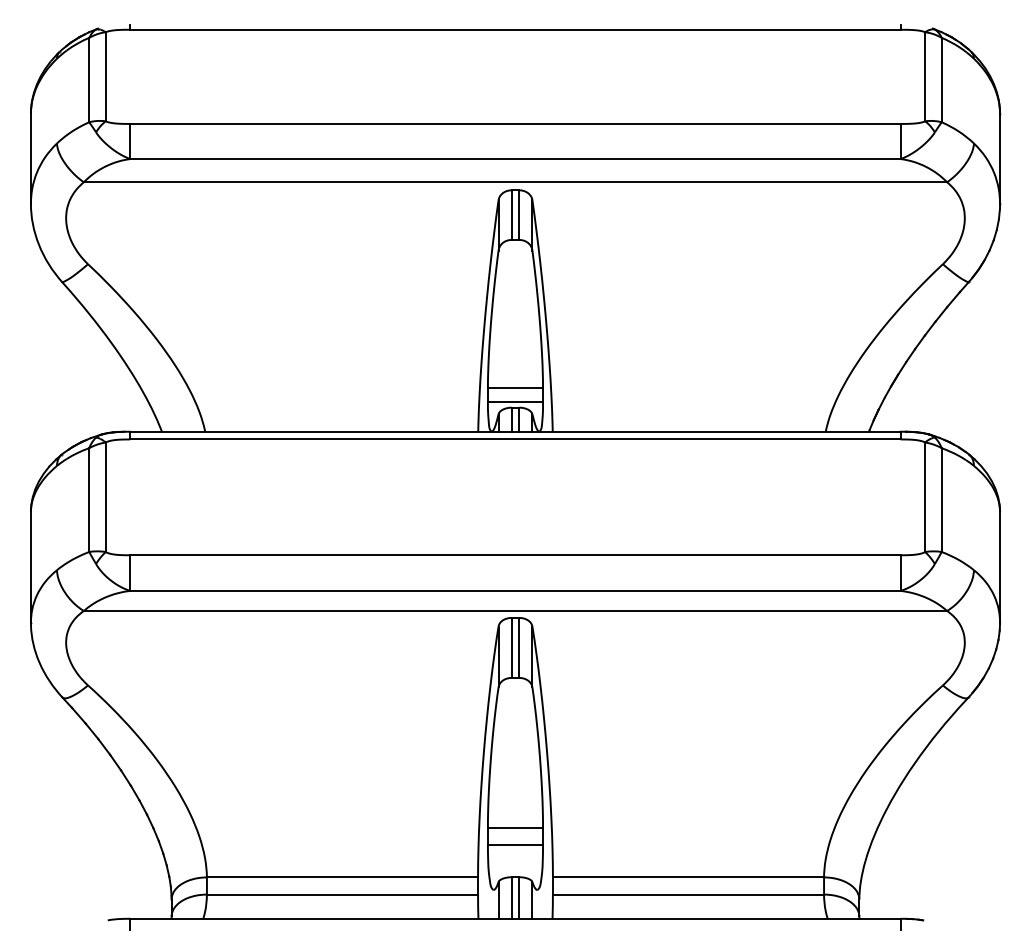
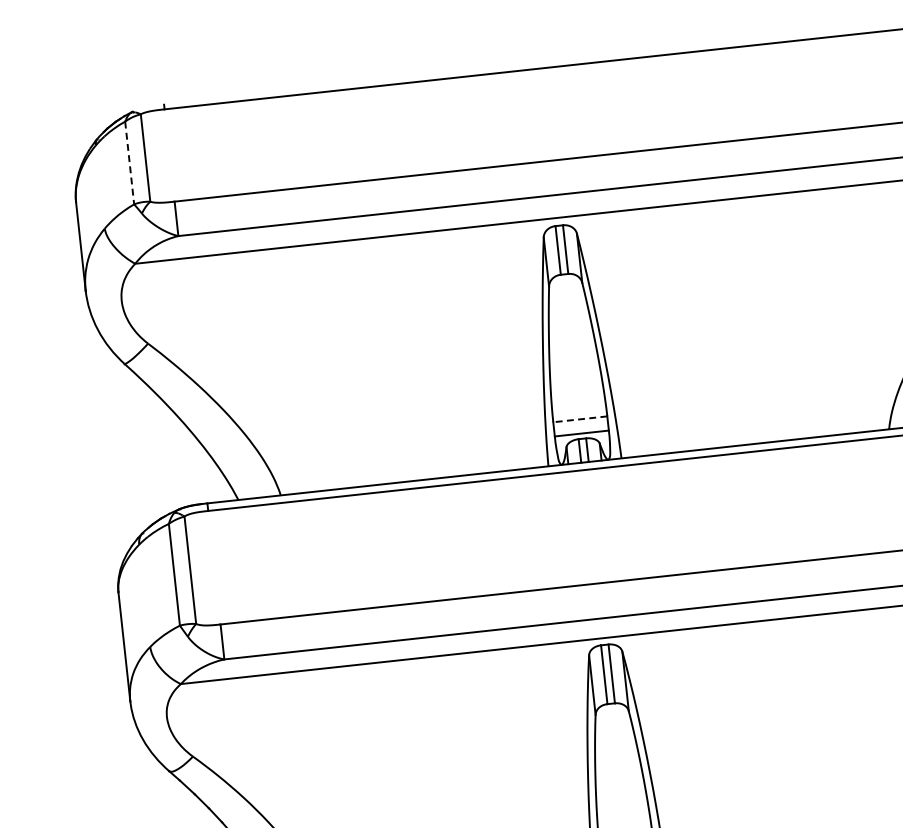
line: (89, 80) -> (129, 163), solid -> dashed
line: (515, 387) -> (580, 419), solid -> dashed

